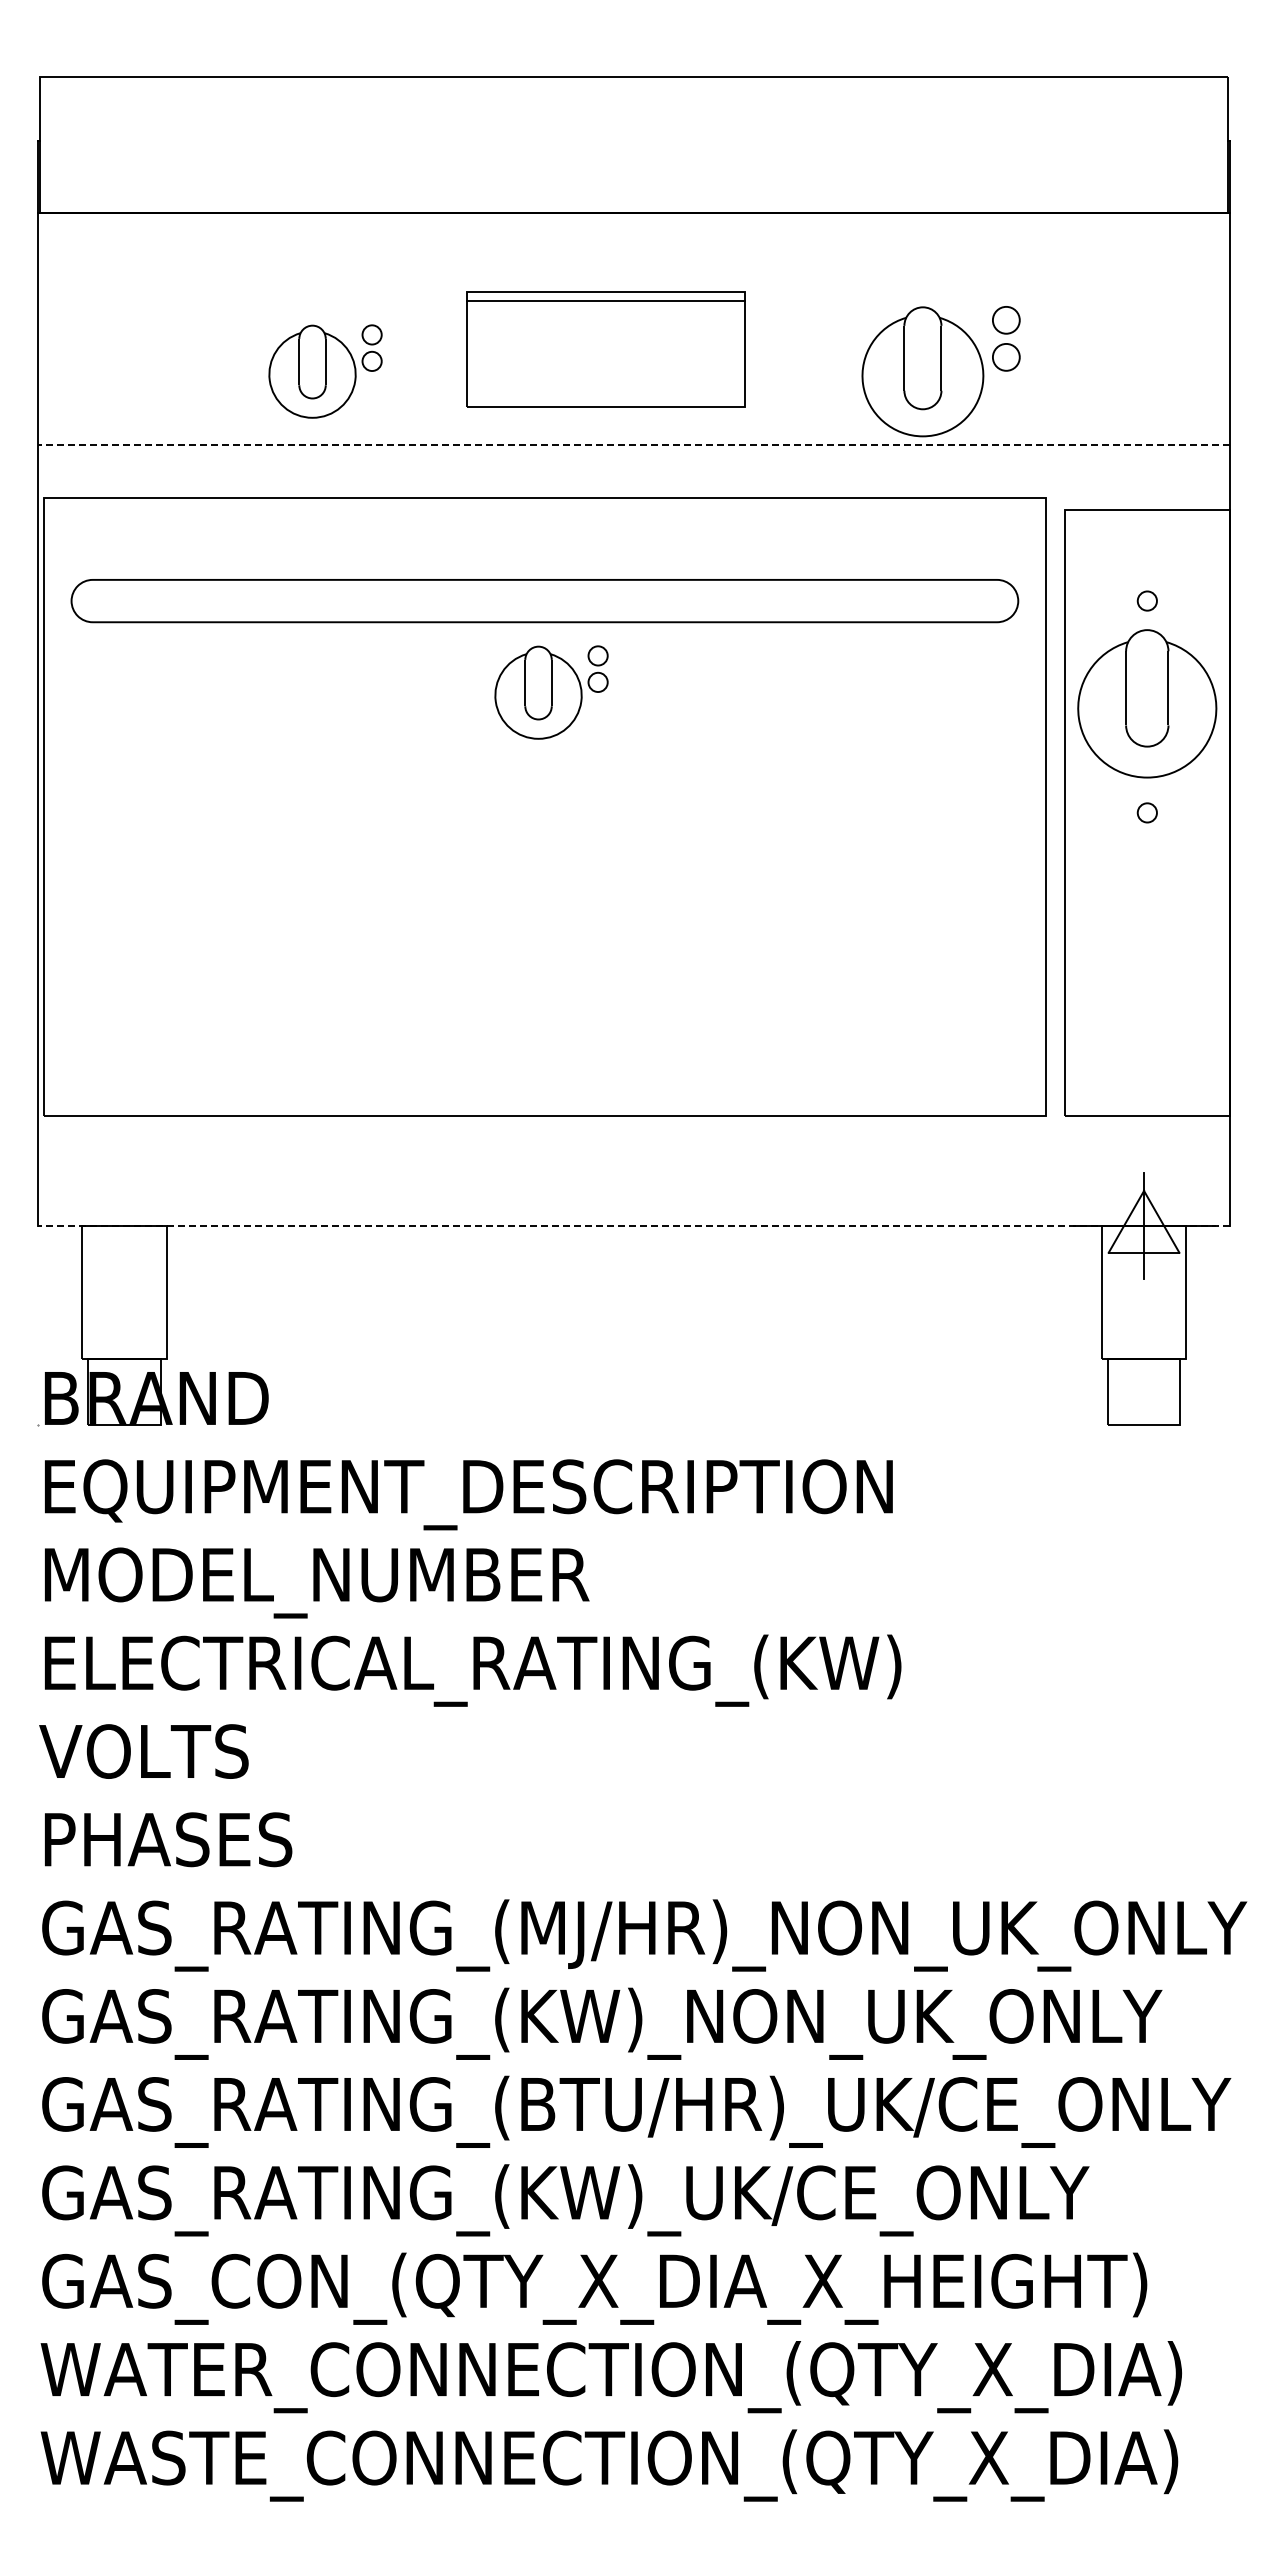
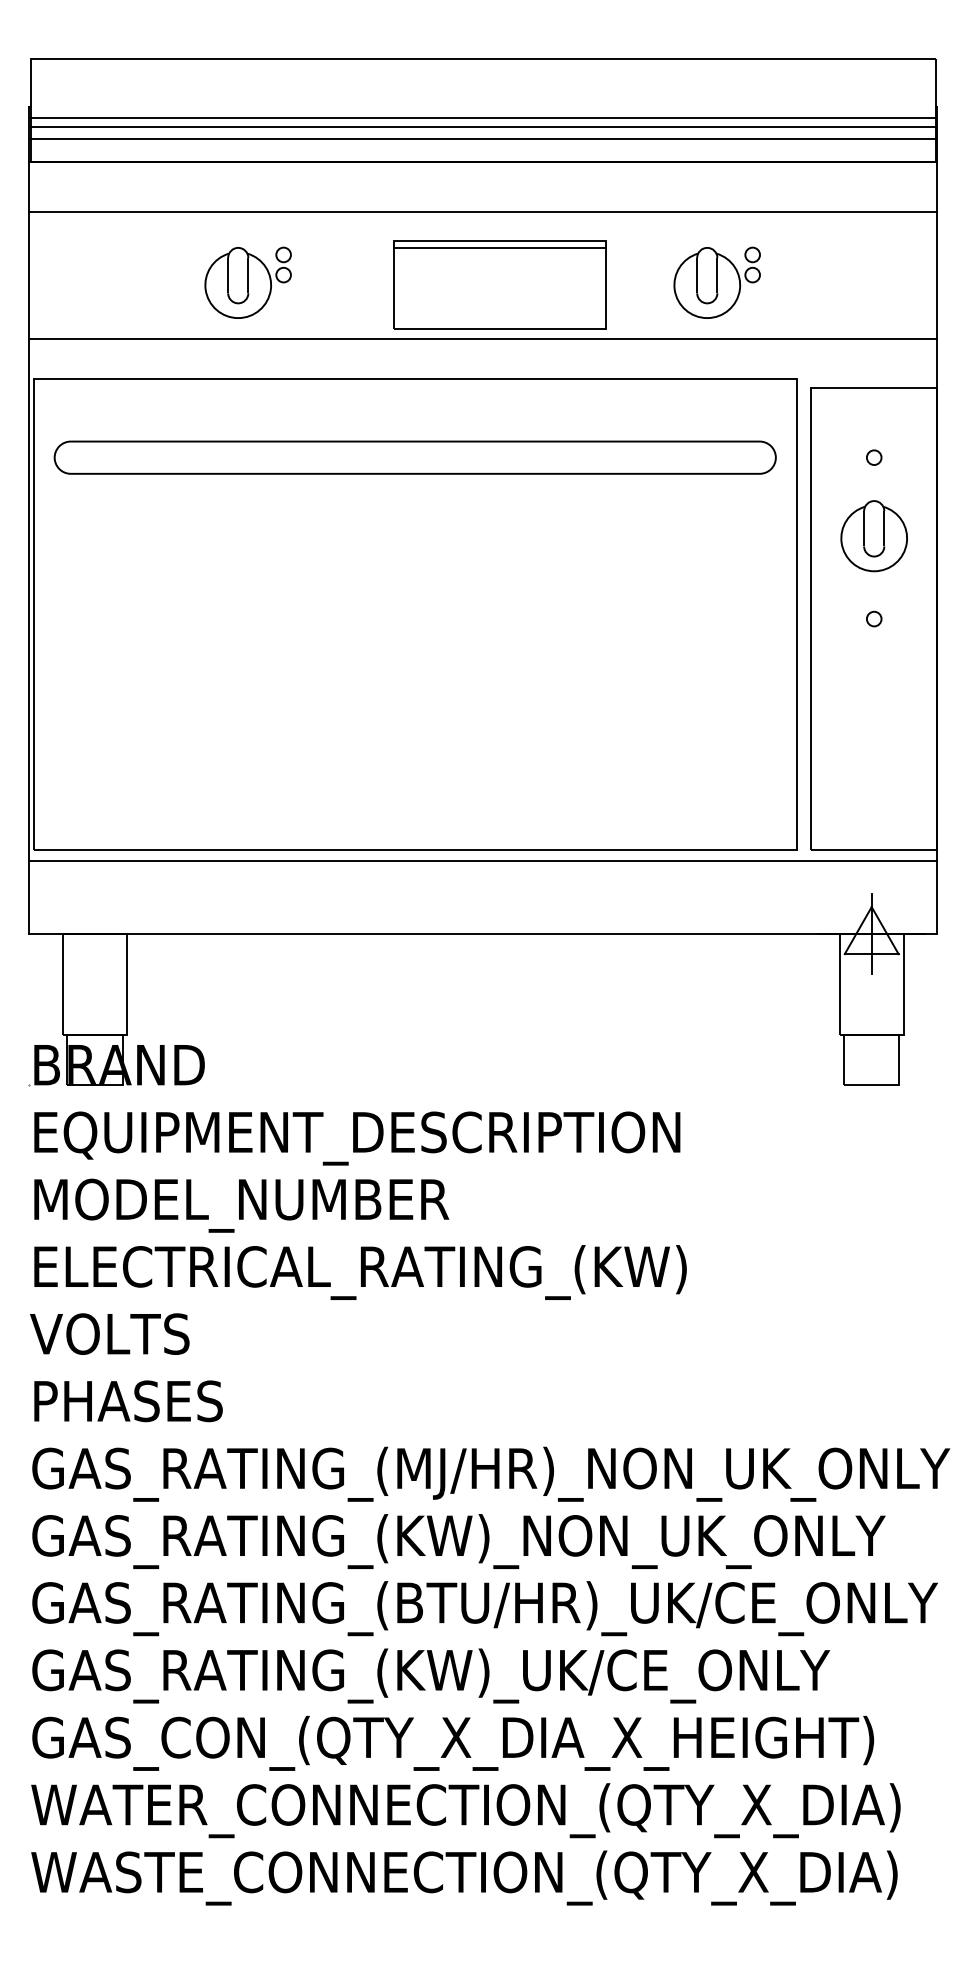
line: (634, 155) -> (483, 118), added
line: (634, 167) -> (483, 127), added
line: (634, 182) -> (483, 138), added
line: (634, 278) -> (483, 211), added
part: (605, 349) -> (499, 285), moved
part: (941, 371) -> (717, 282), size x0.71
line: (634, 445) -> (483, 339), dashed -> solid
part: (551, 692) -> (420, 527), removed
part: (1147, 704) -> (874, 536), size x0.62
line: (634, 1130) -> (483, 861), added
line: (634, 1226) -> (483, 934), dashed -> solid

